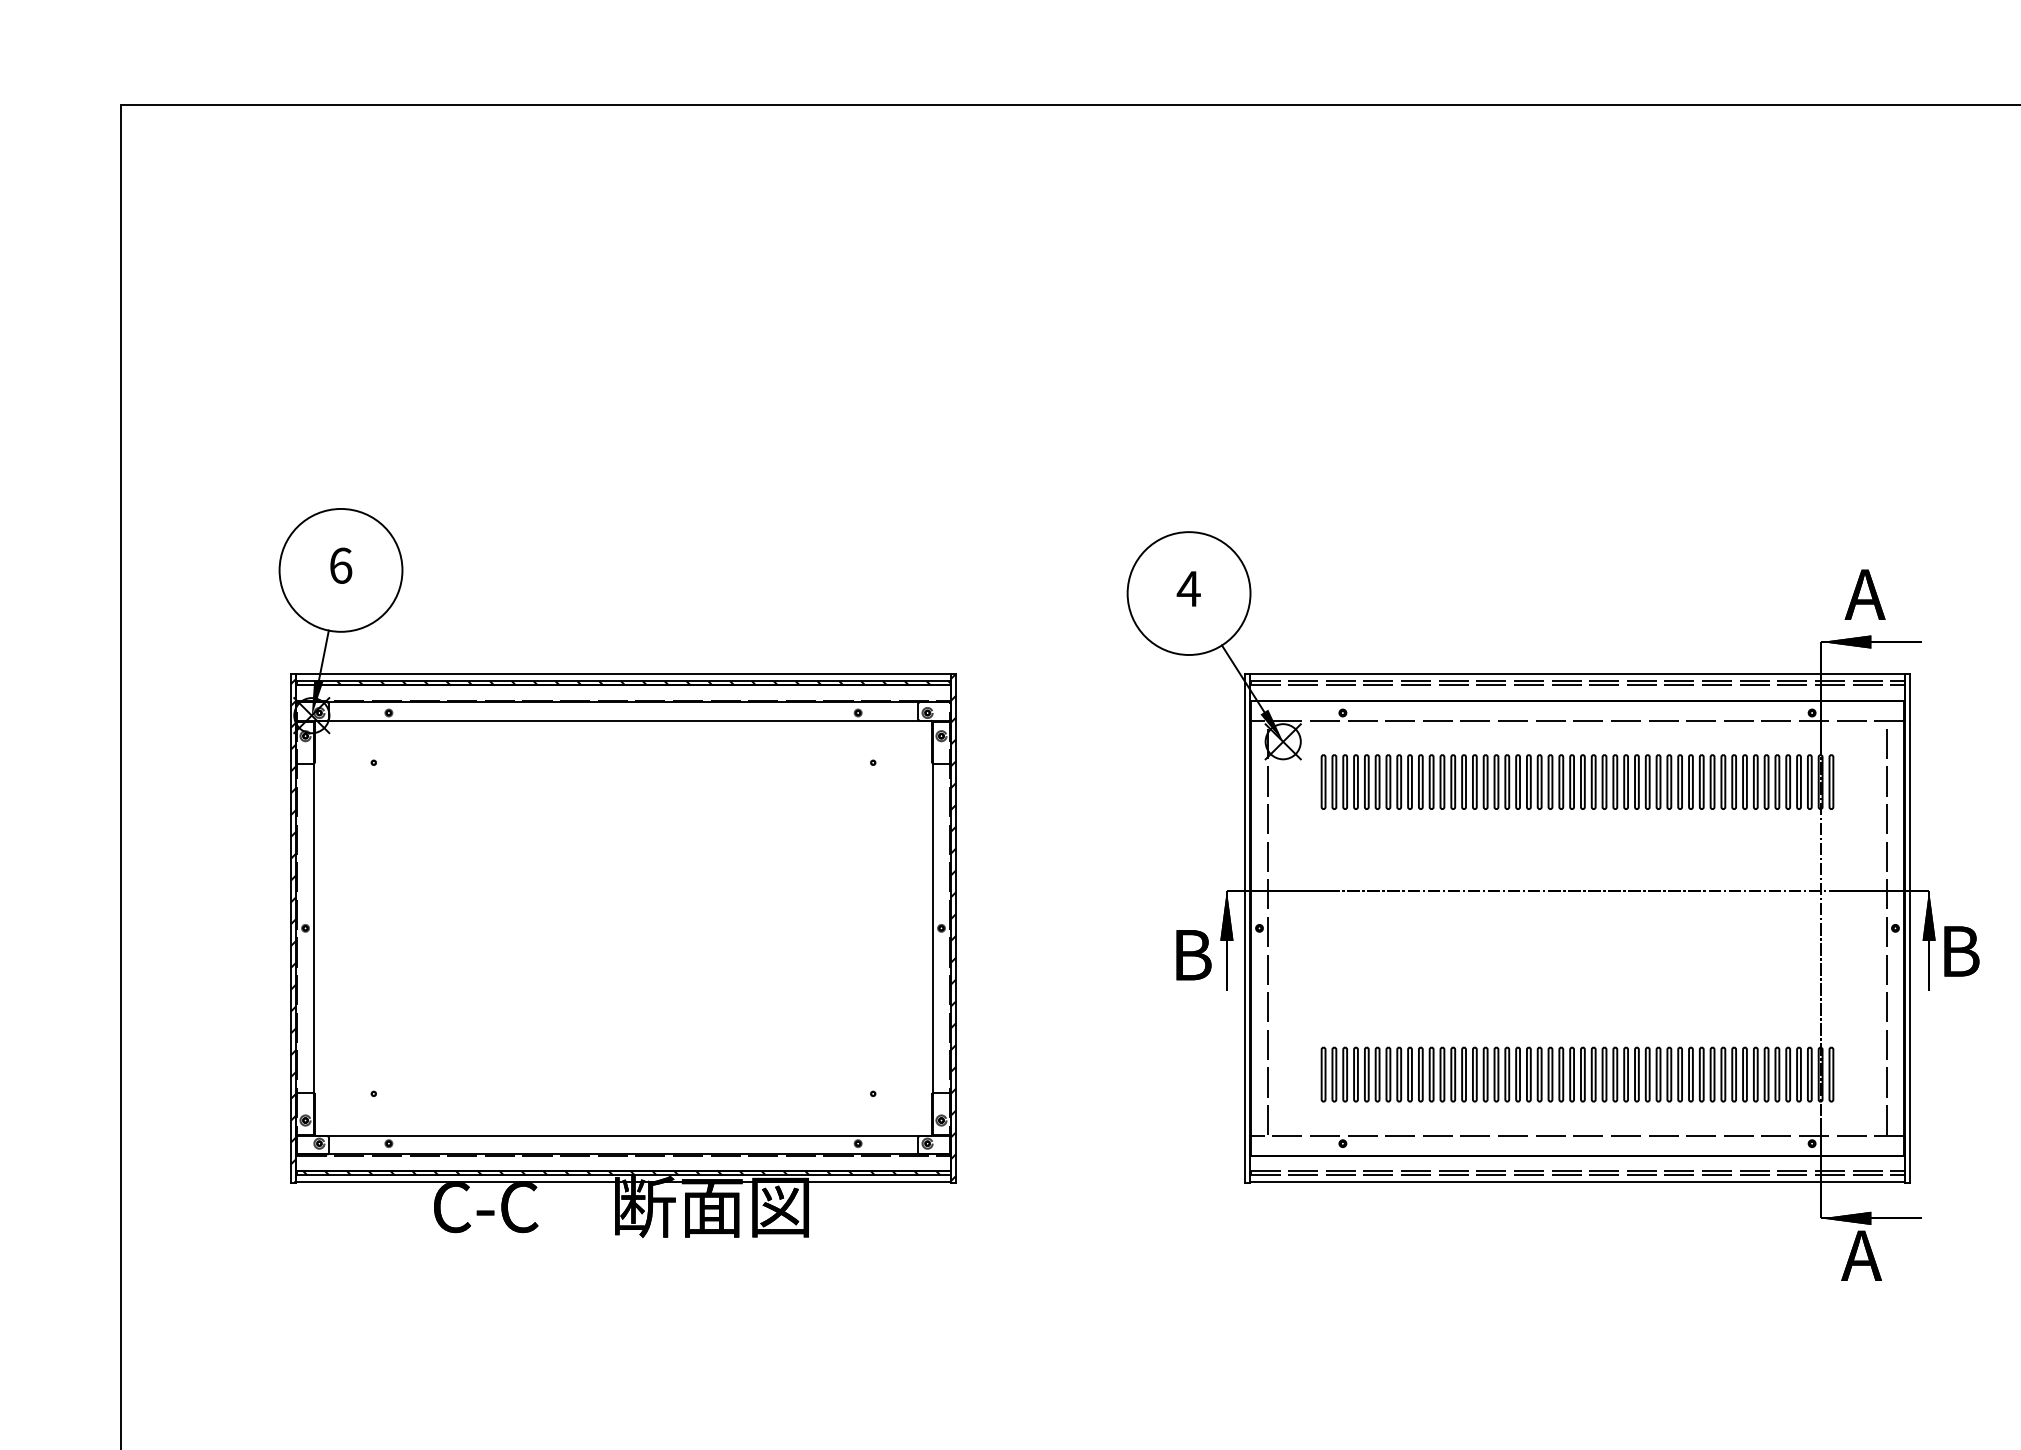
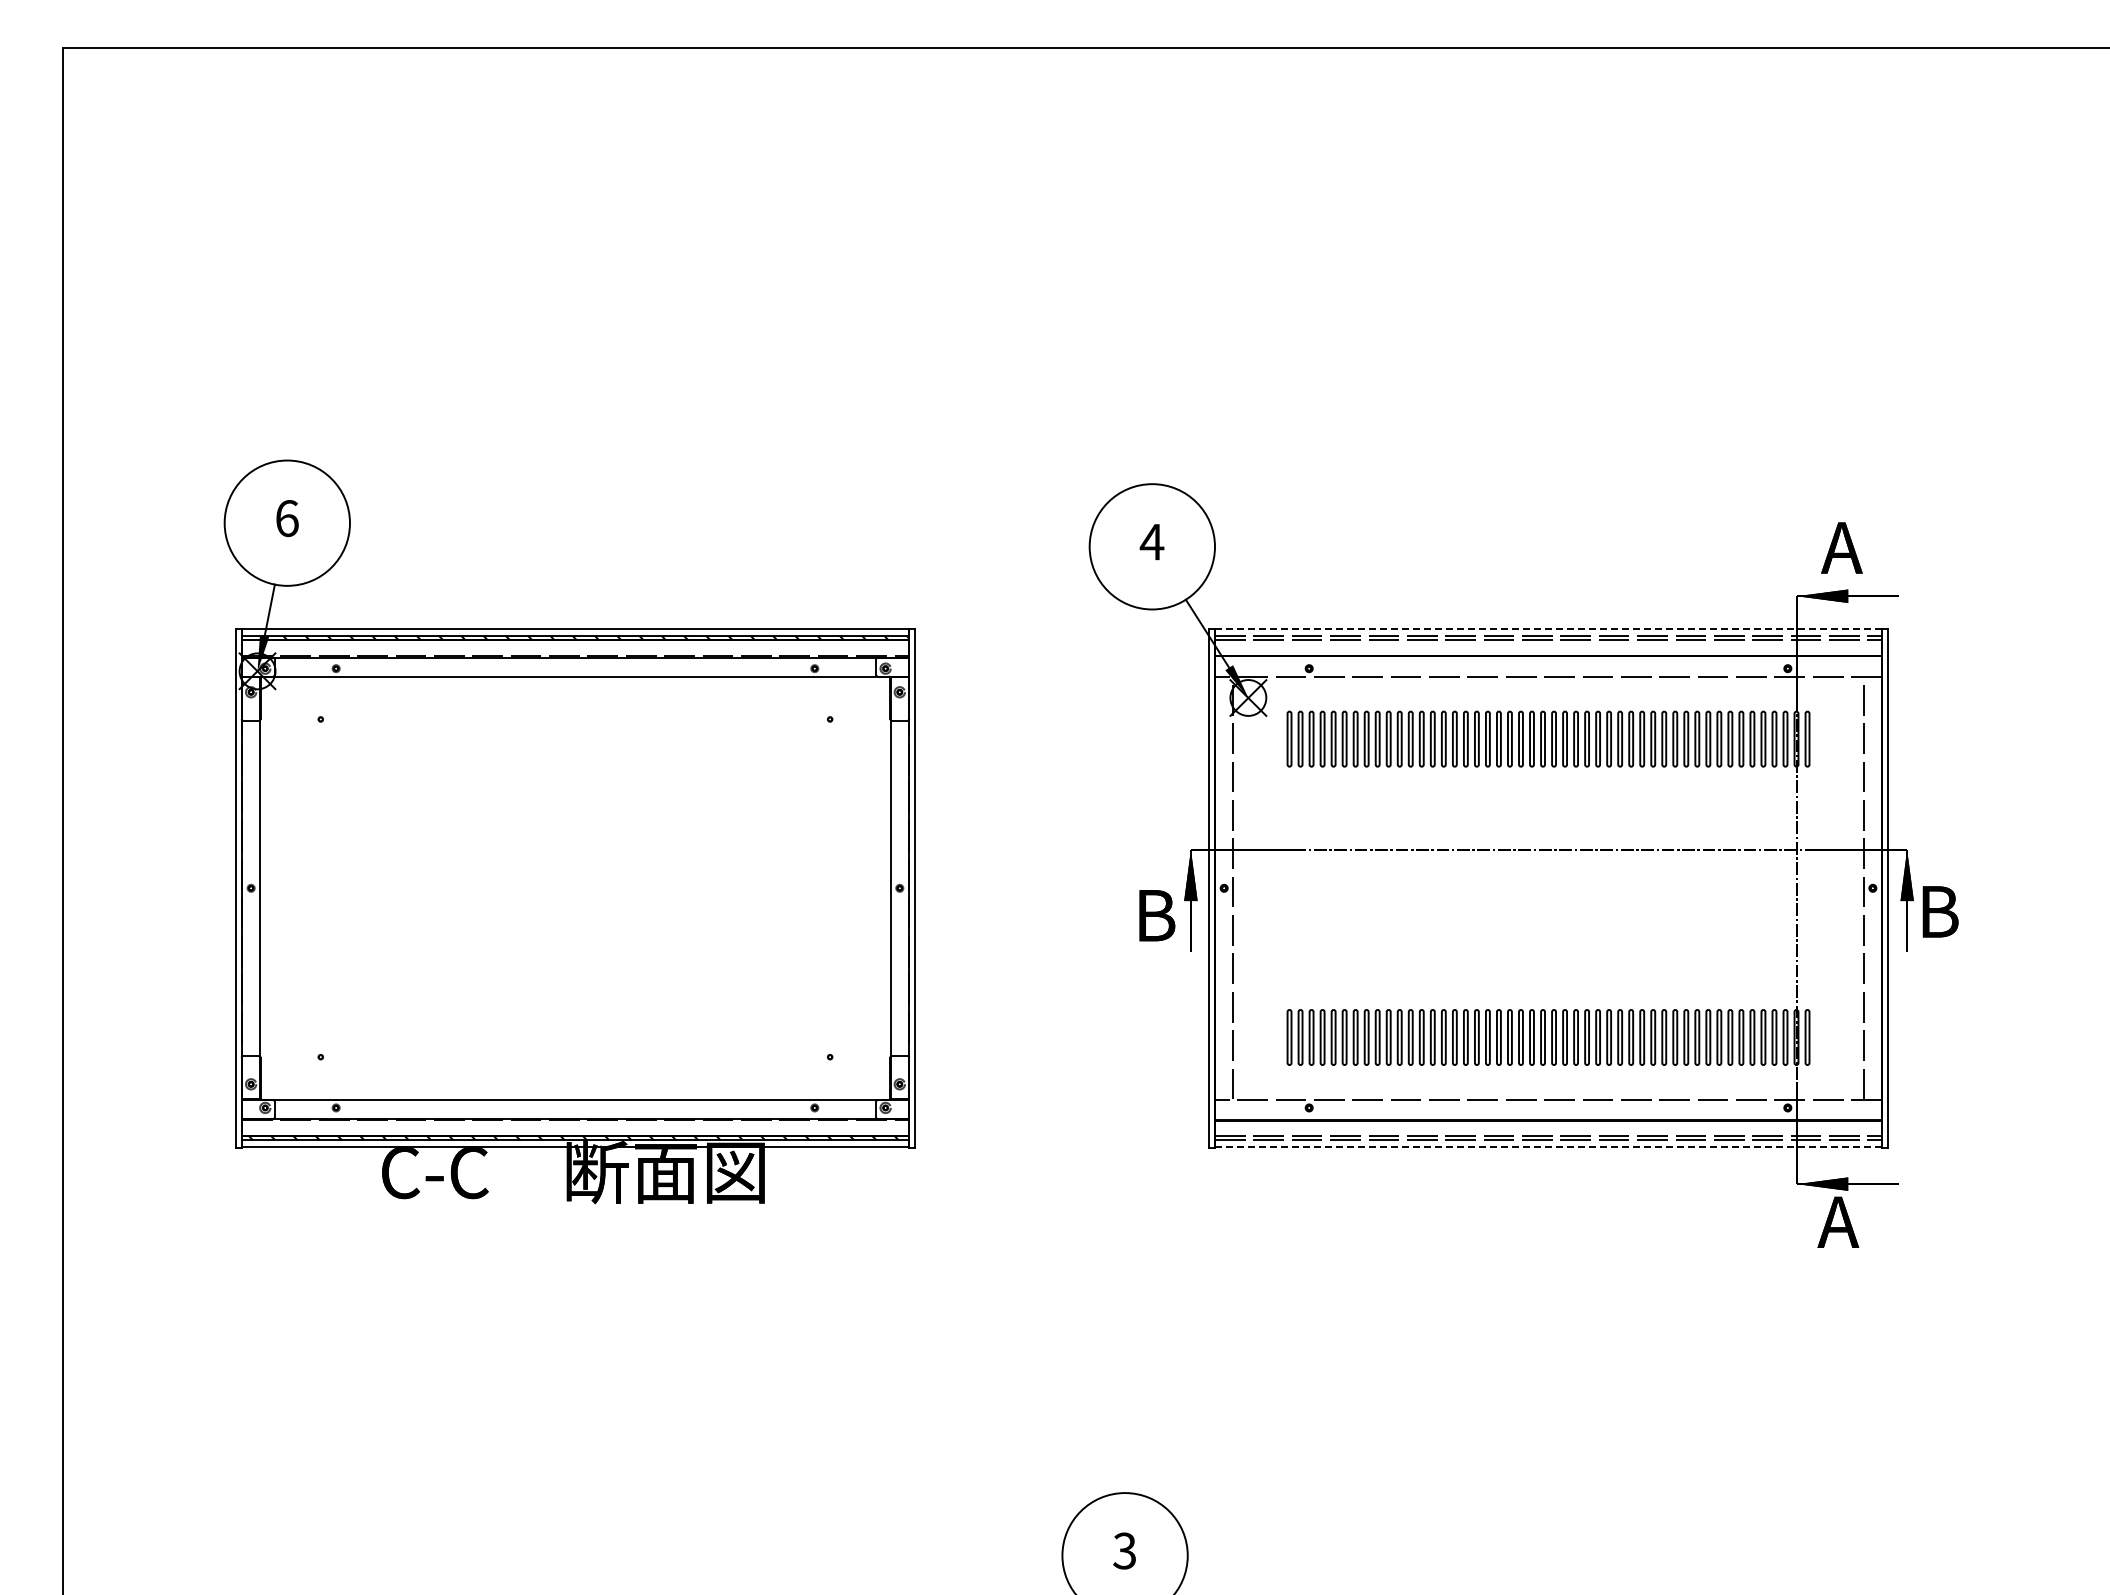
line: (1577, 674) -> (1548, 629), solid -> dashed
hatch: (952, 927) -> (911, 887), removed
hatch: (293, 930) -> (238, 890), removed
line: (1577, 1182) -> (1548, 1147), solid -> dashed

